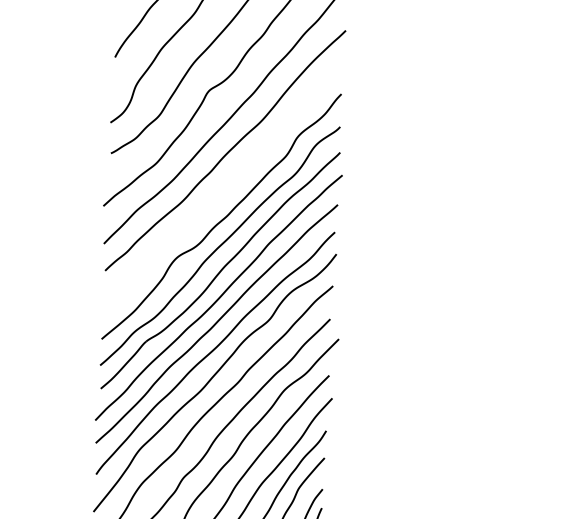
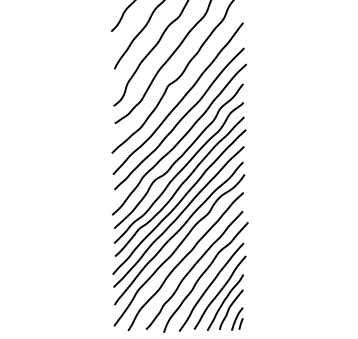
curve: (224, 187) -> (179, 139), added

